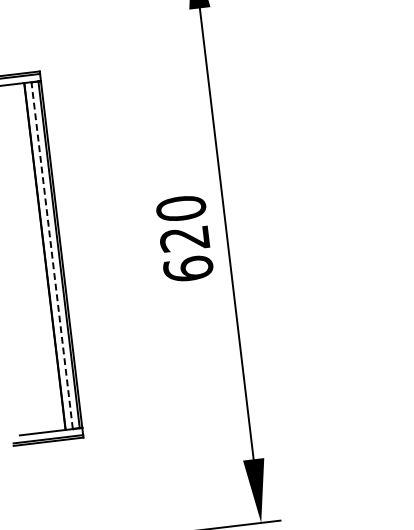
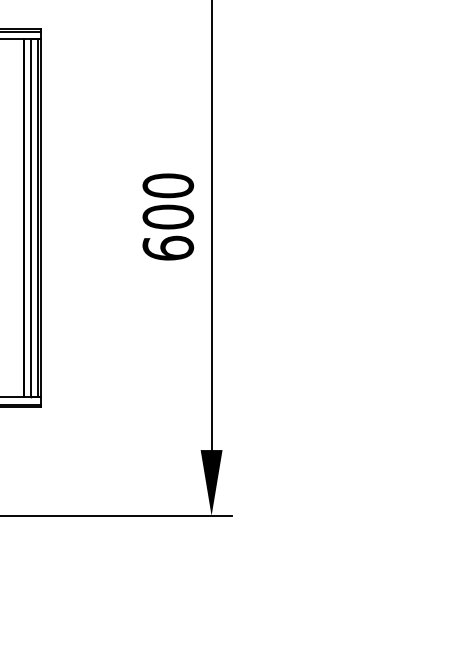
text: (184, 238) -> (168, 216), 620 -> 600
line: (52, 255) -> (31, 217), dashed -> solid

